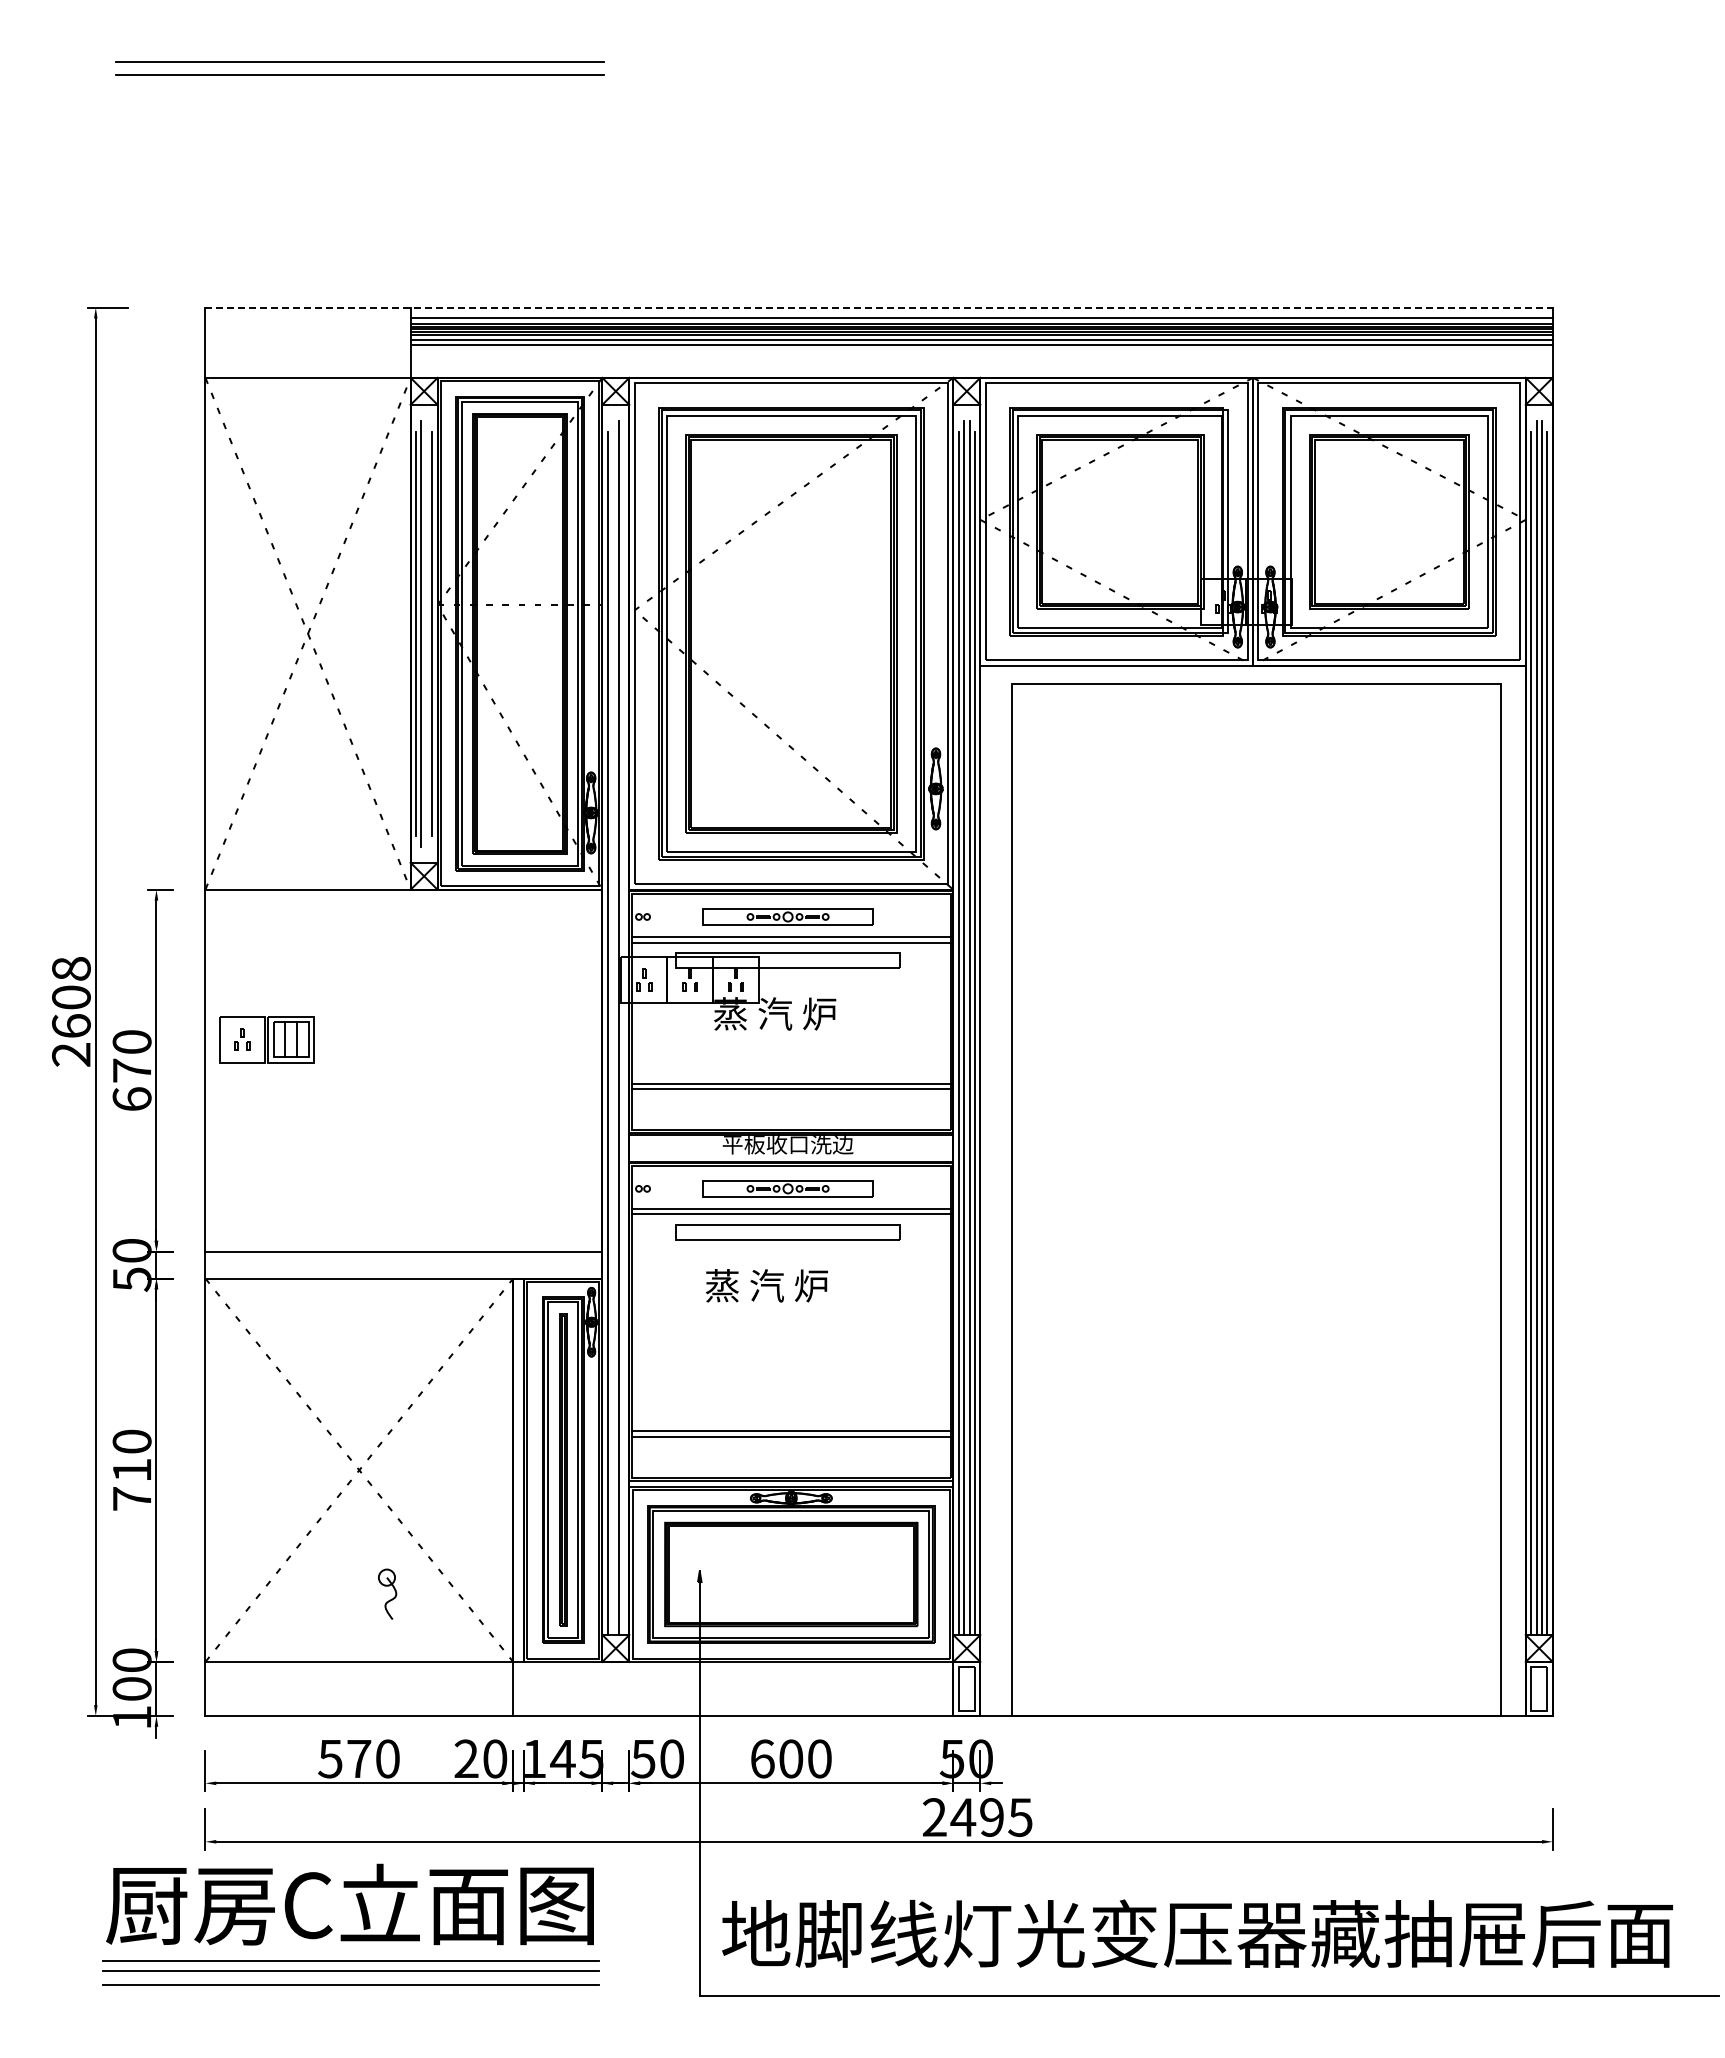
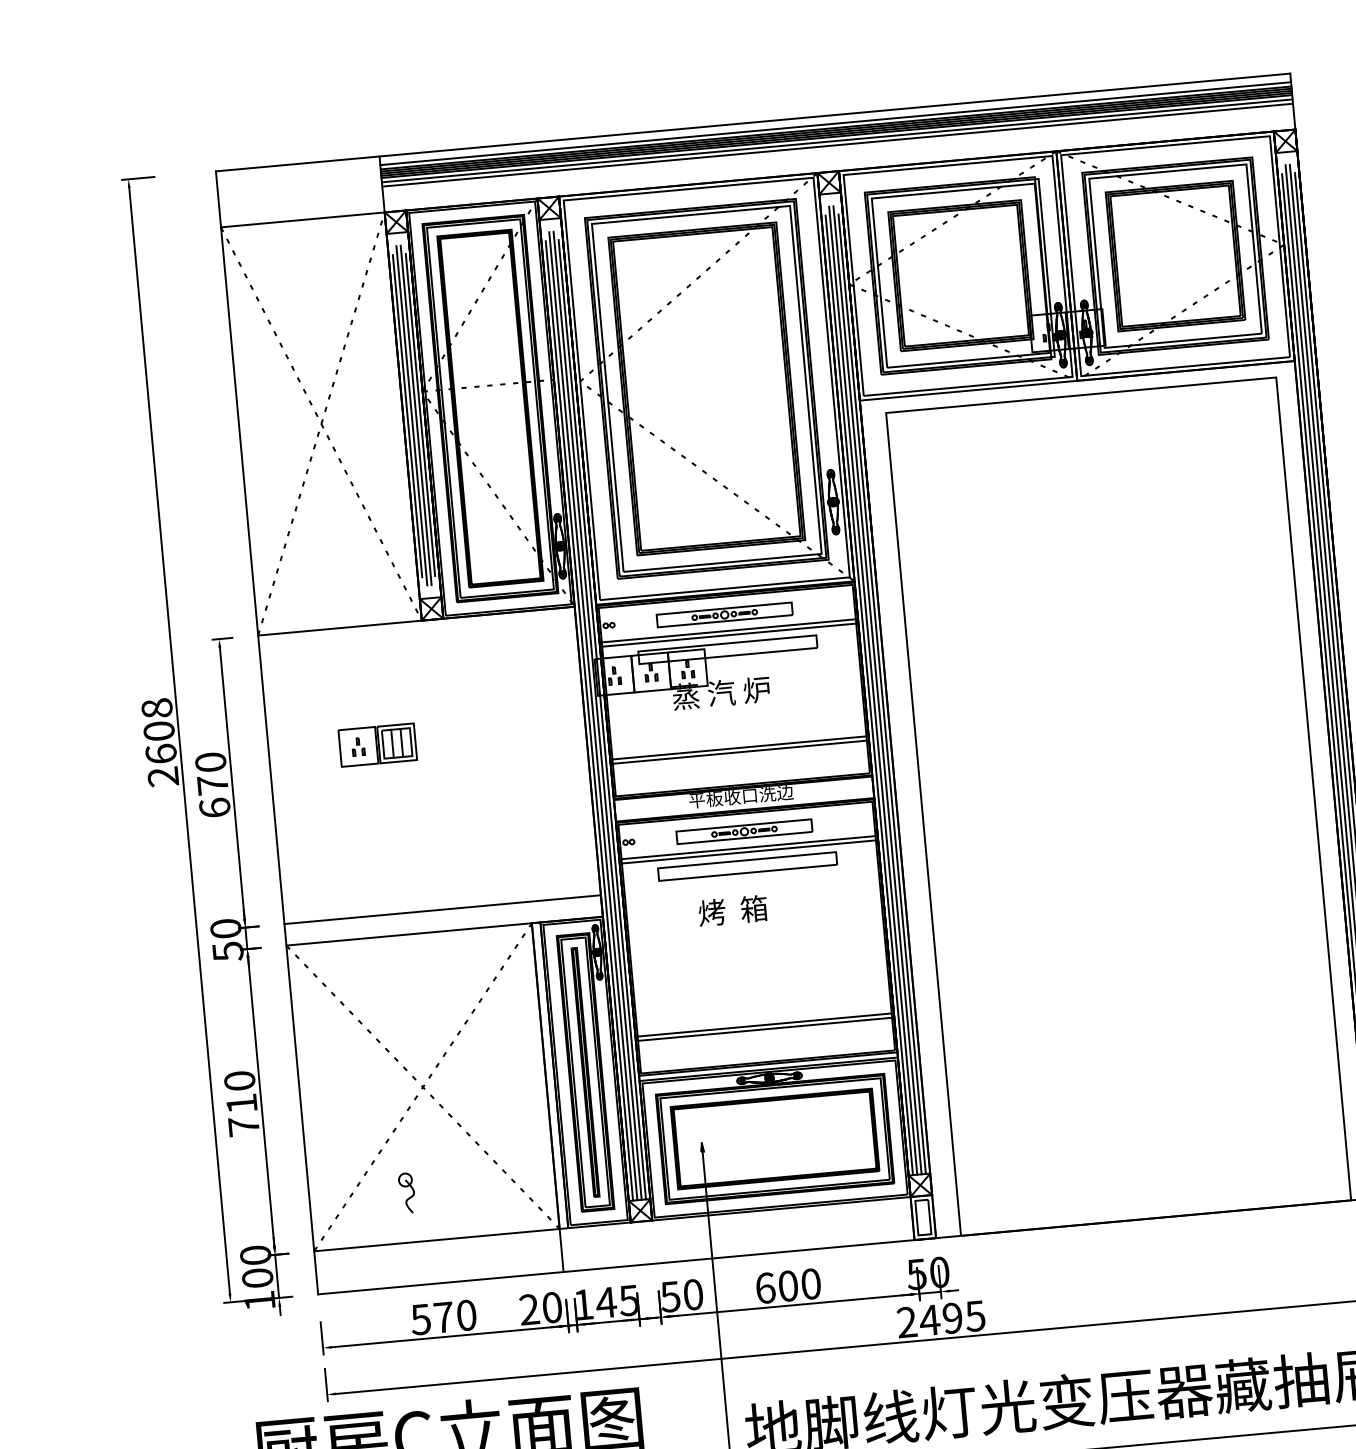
line: (879, 307) -> (753, 122), dashed -> solid
line: (426, 633) -> (415, 415), added
line: (613, 1027) -> (593, 715), added
line: (623, 1032) -> (601, 719), added
part: (266, 1039) -> (377, 745), moved
text: (766, 1285) -> (734, 910), 蒸 汽 炉 -> 烤  箱
part: (391, 1598) -> (410, 1196), moved

